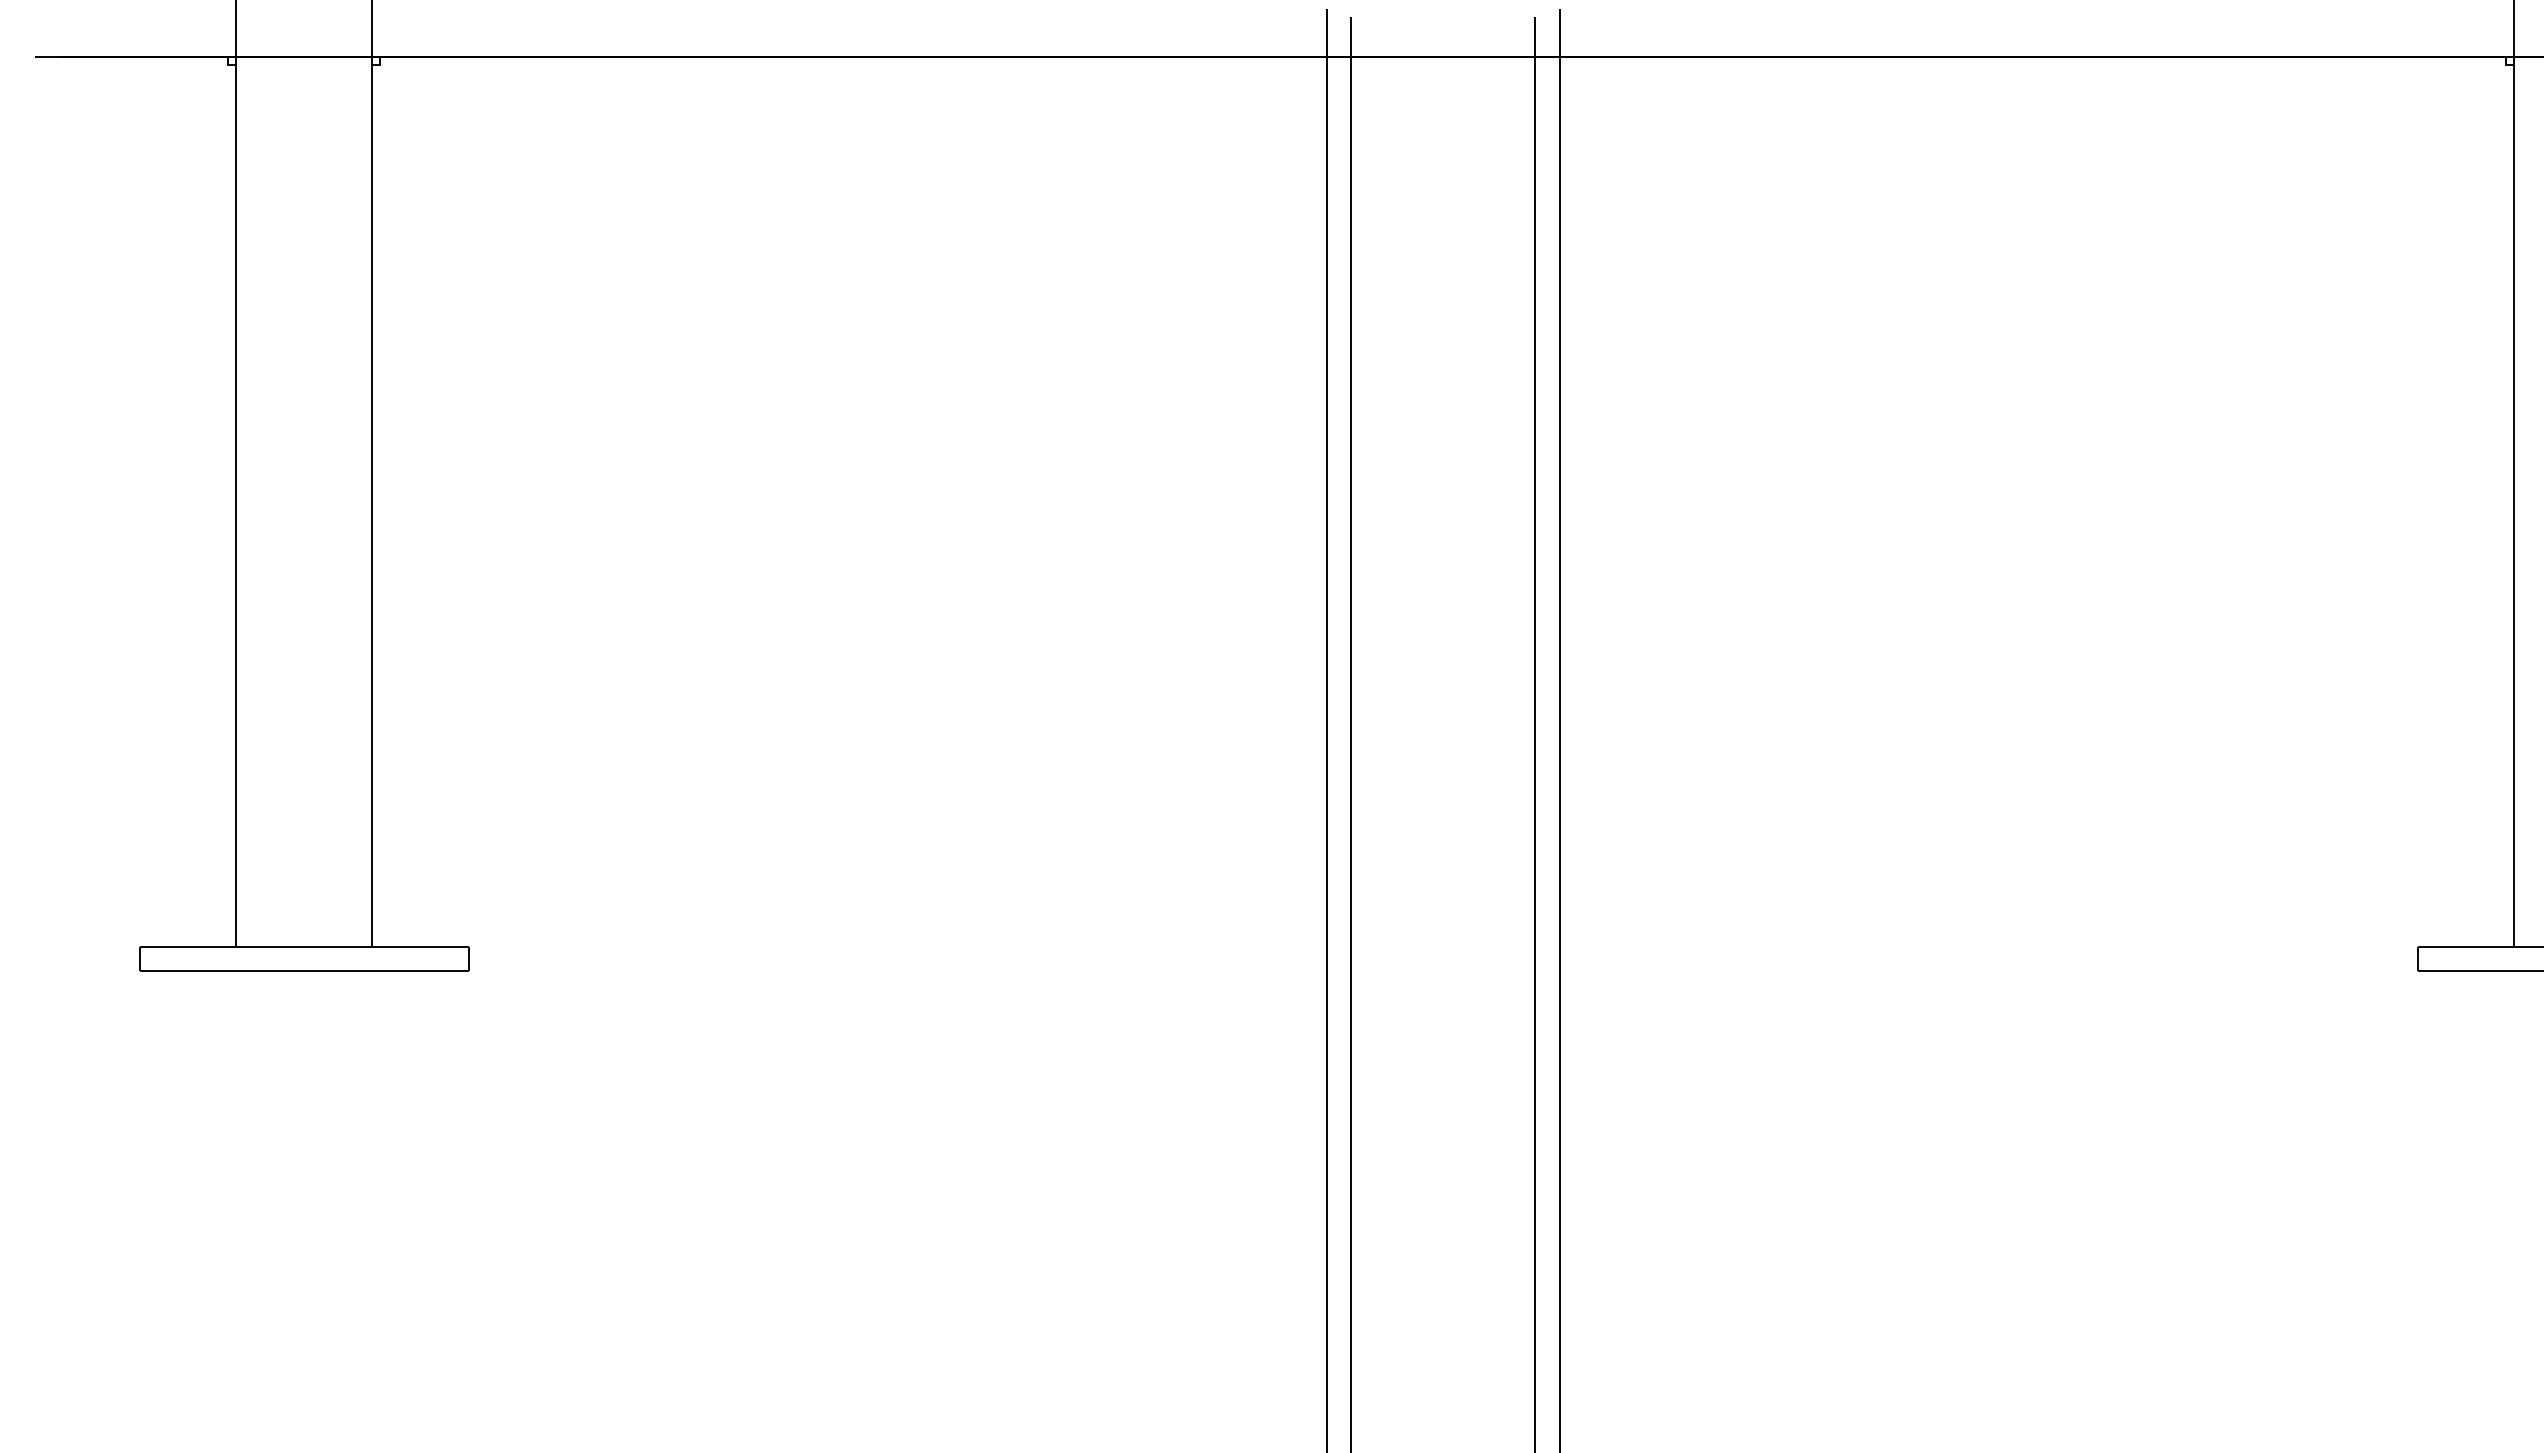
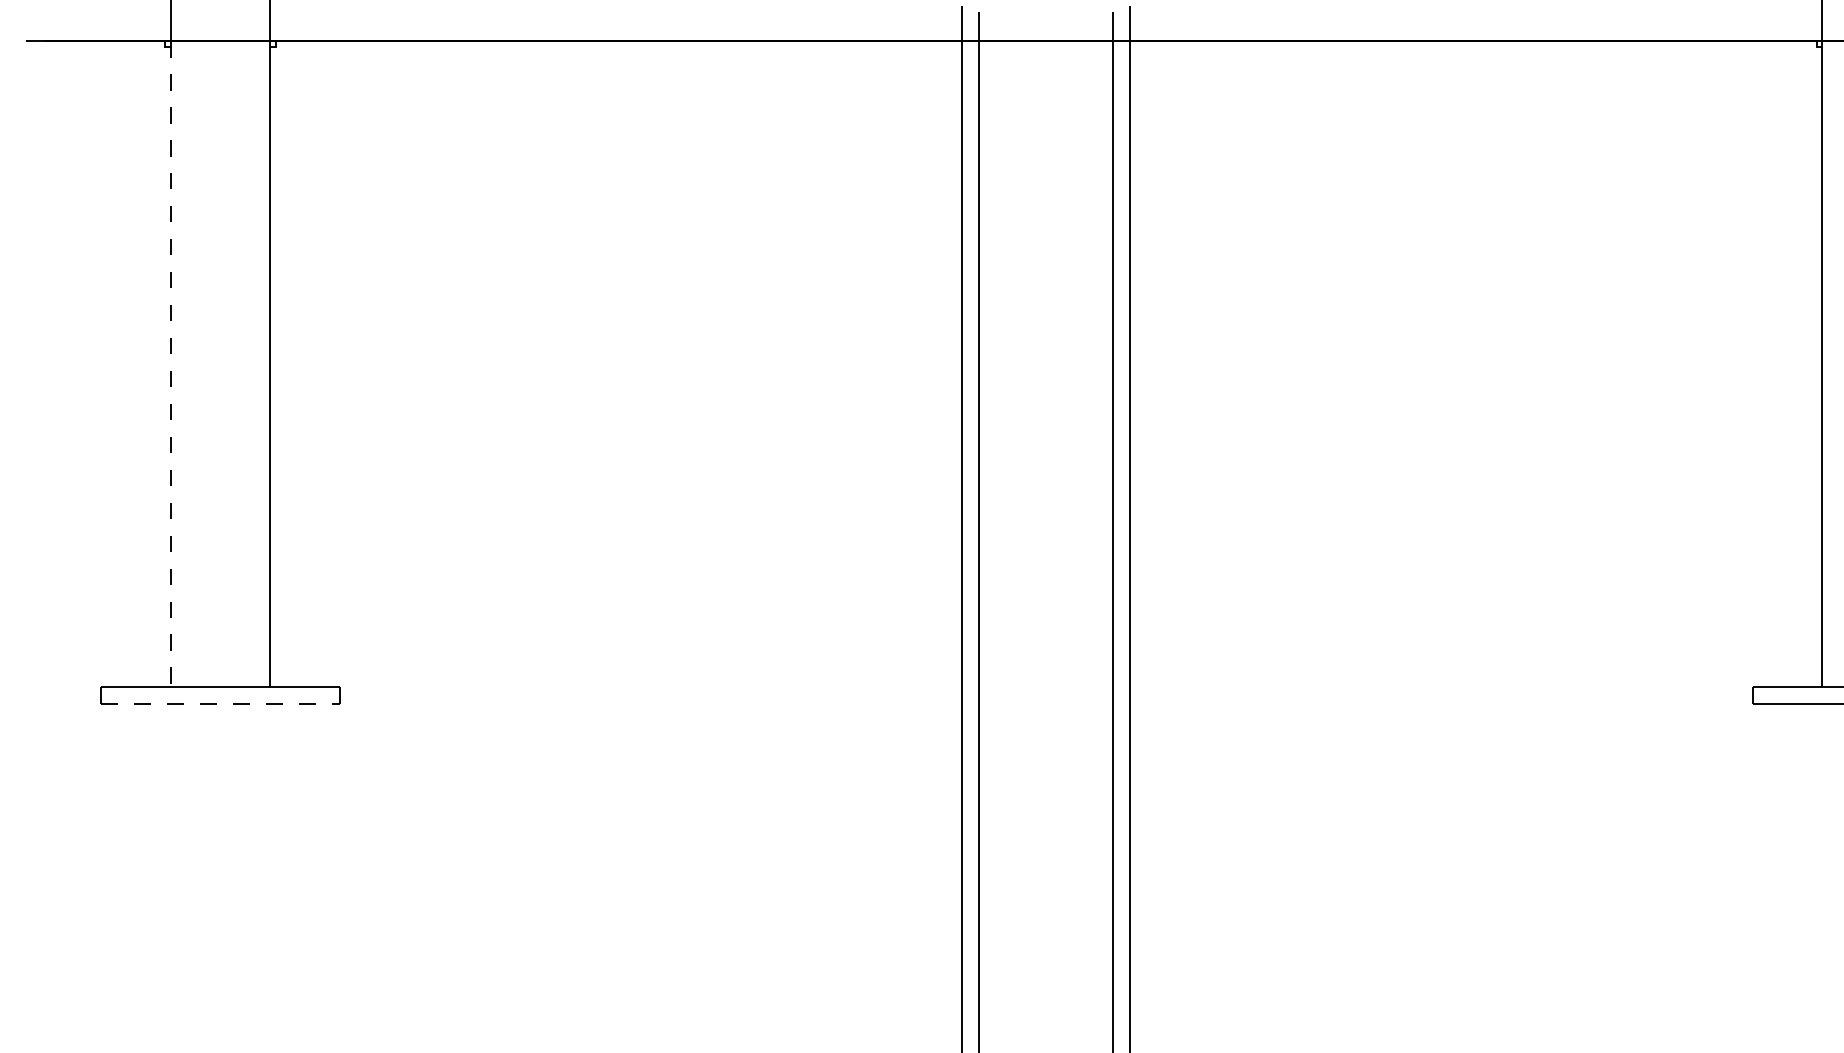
line: (235, 502) -> (170, 364), solid -> dashed
line: (304, 971) -> (220, 704), solid -> dashed

